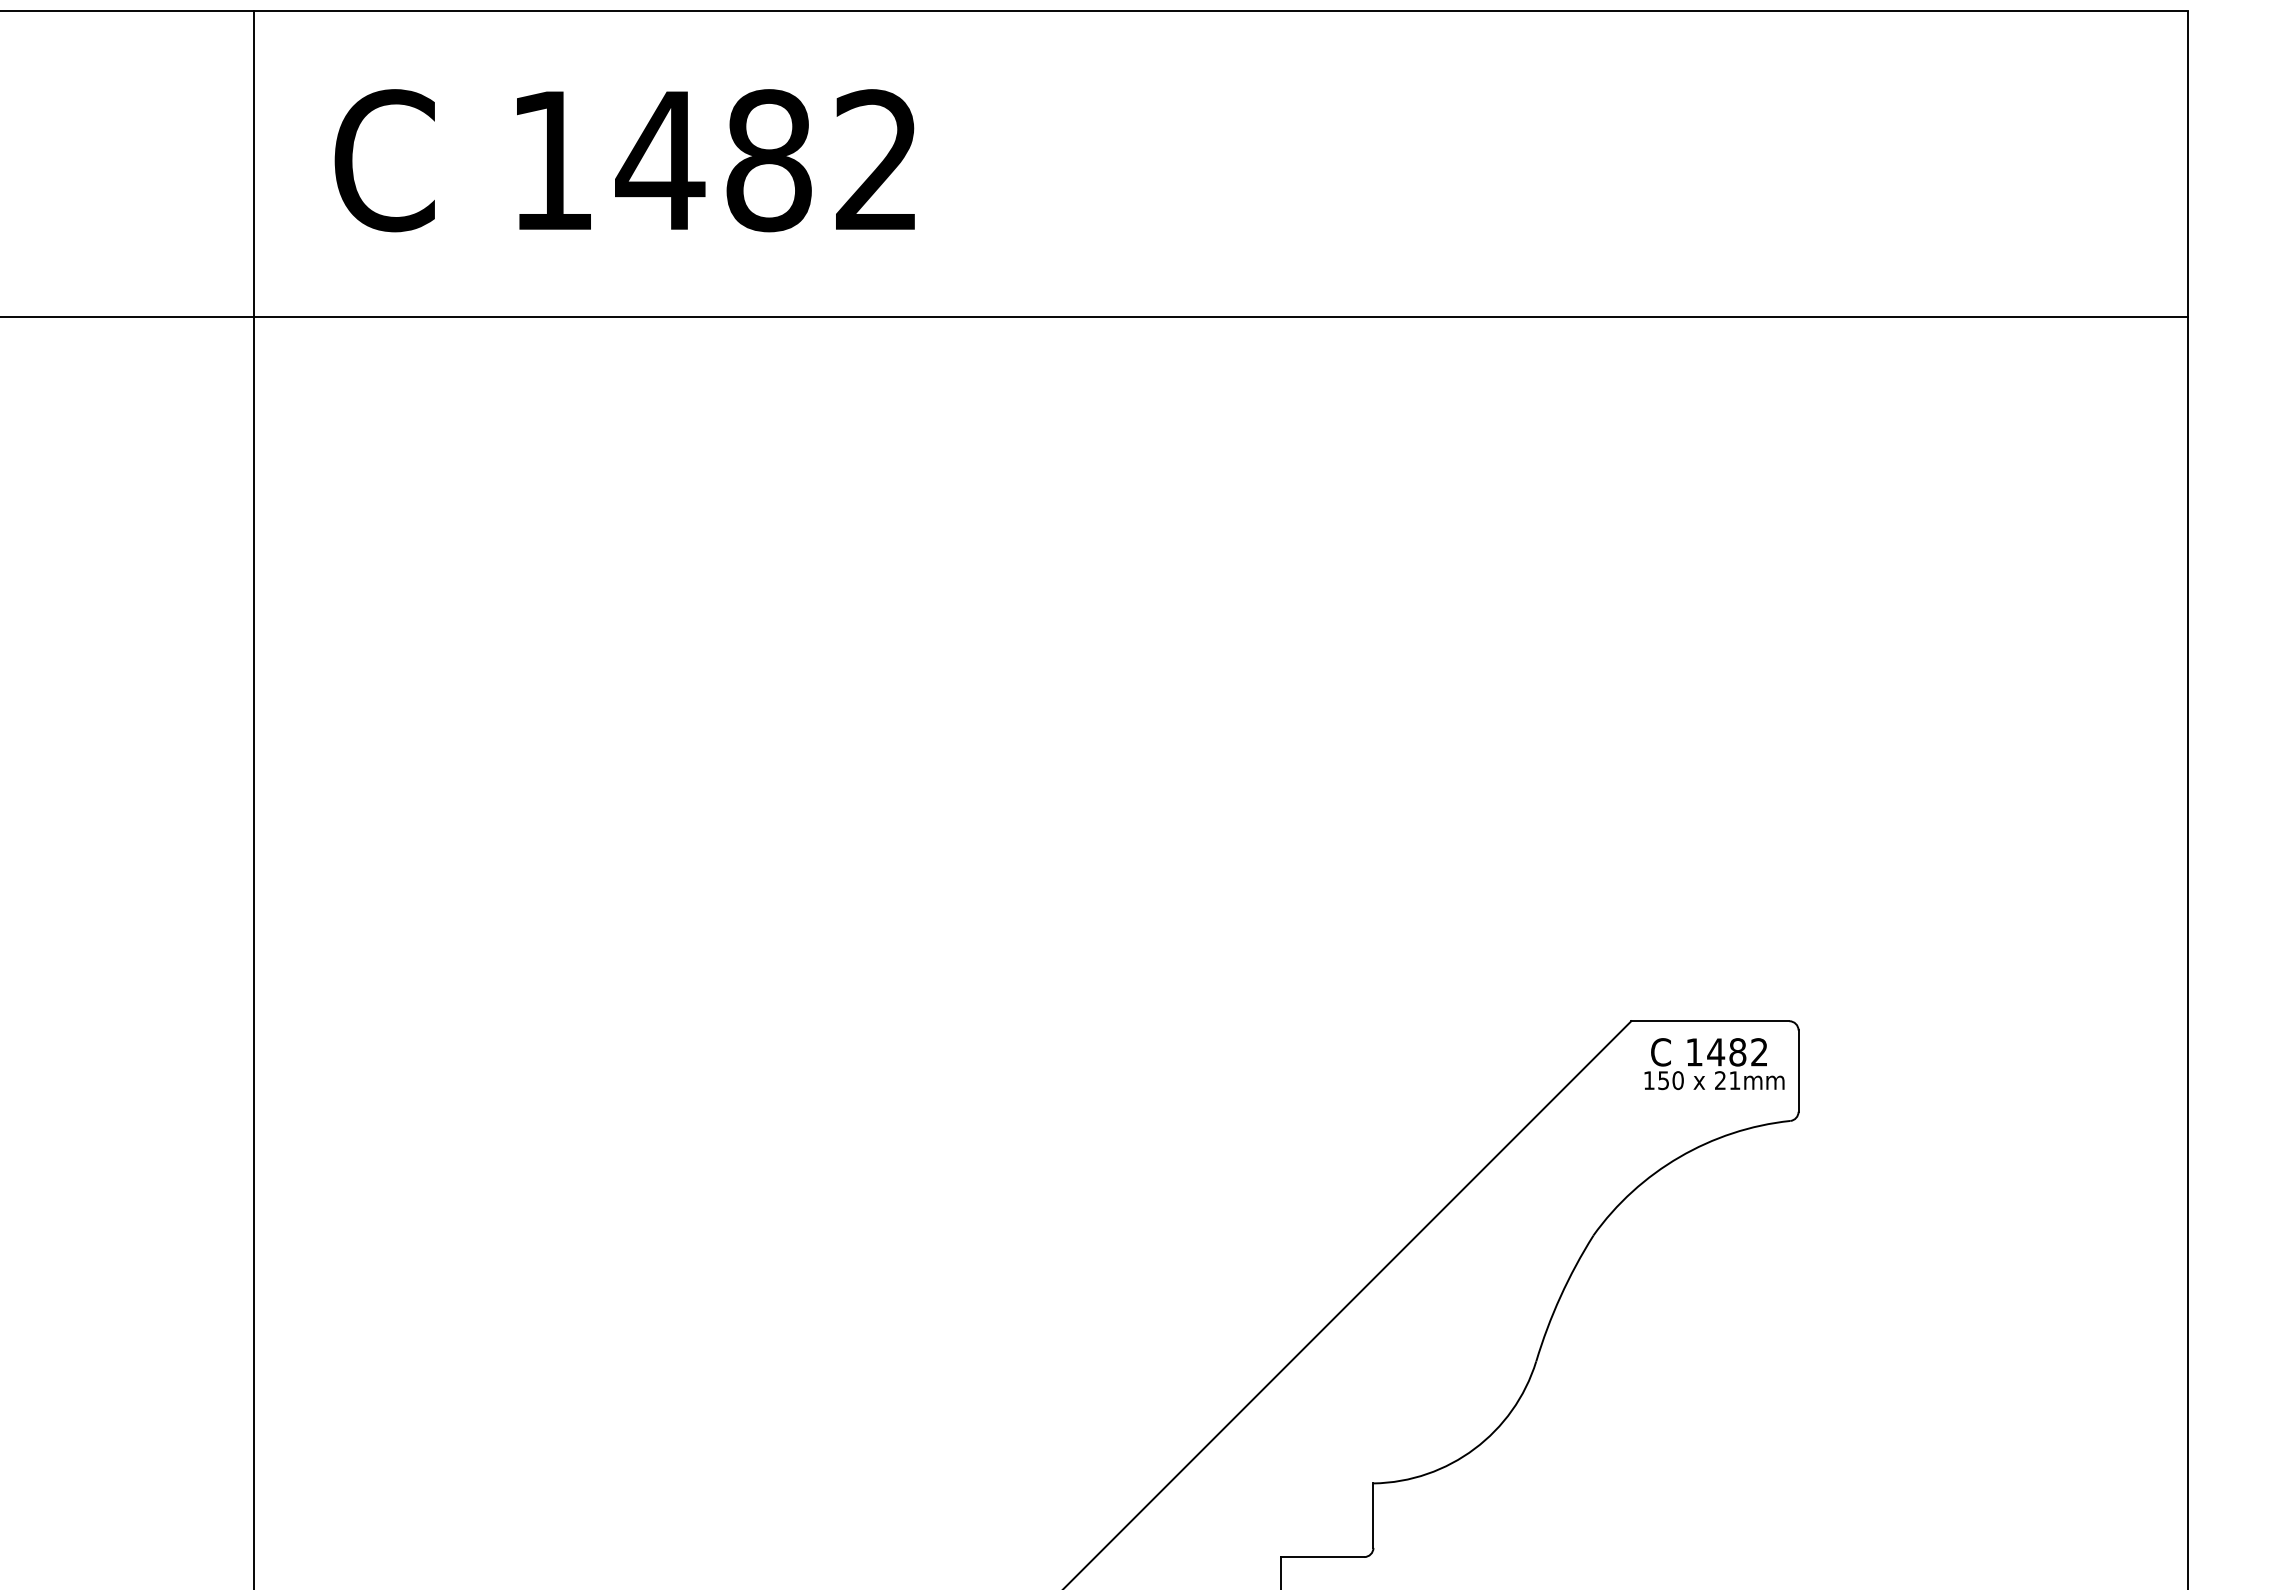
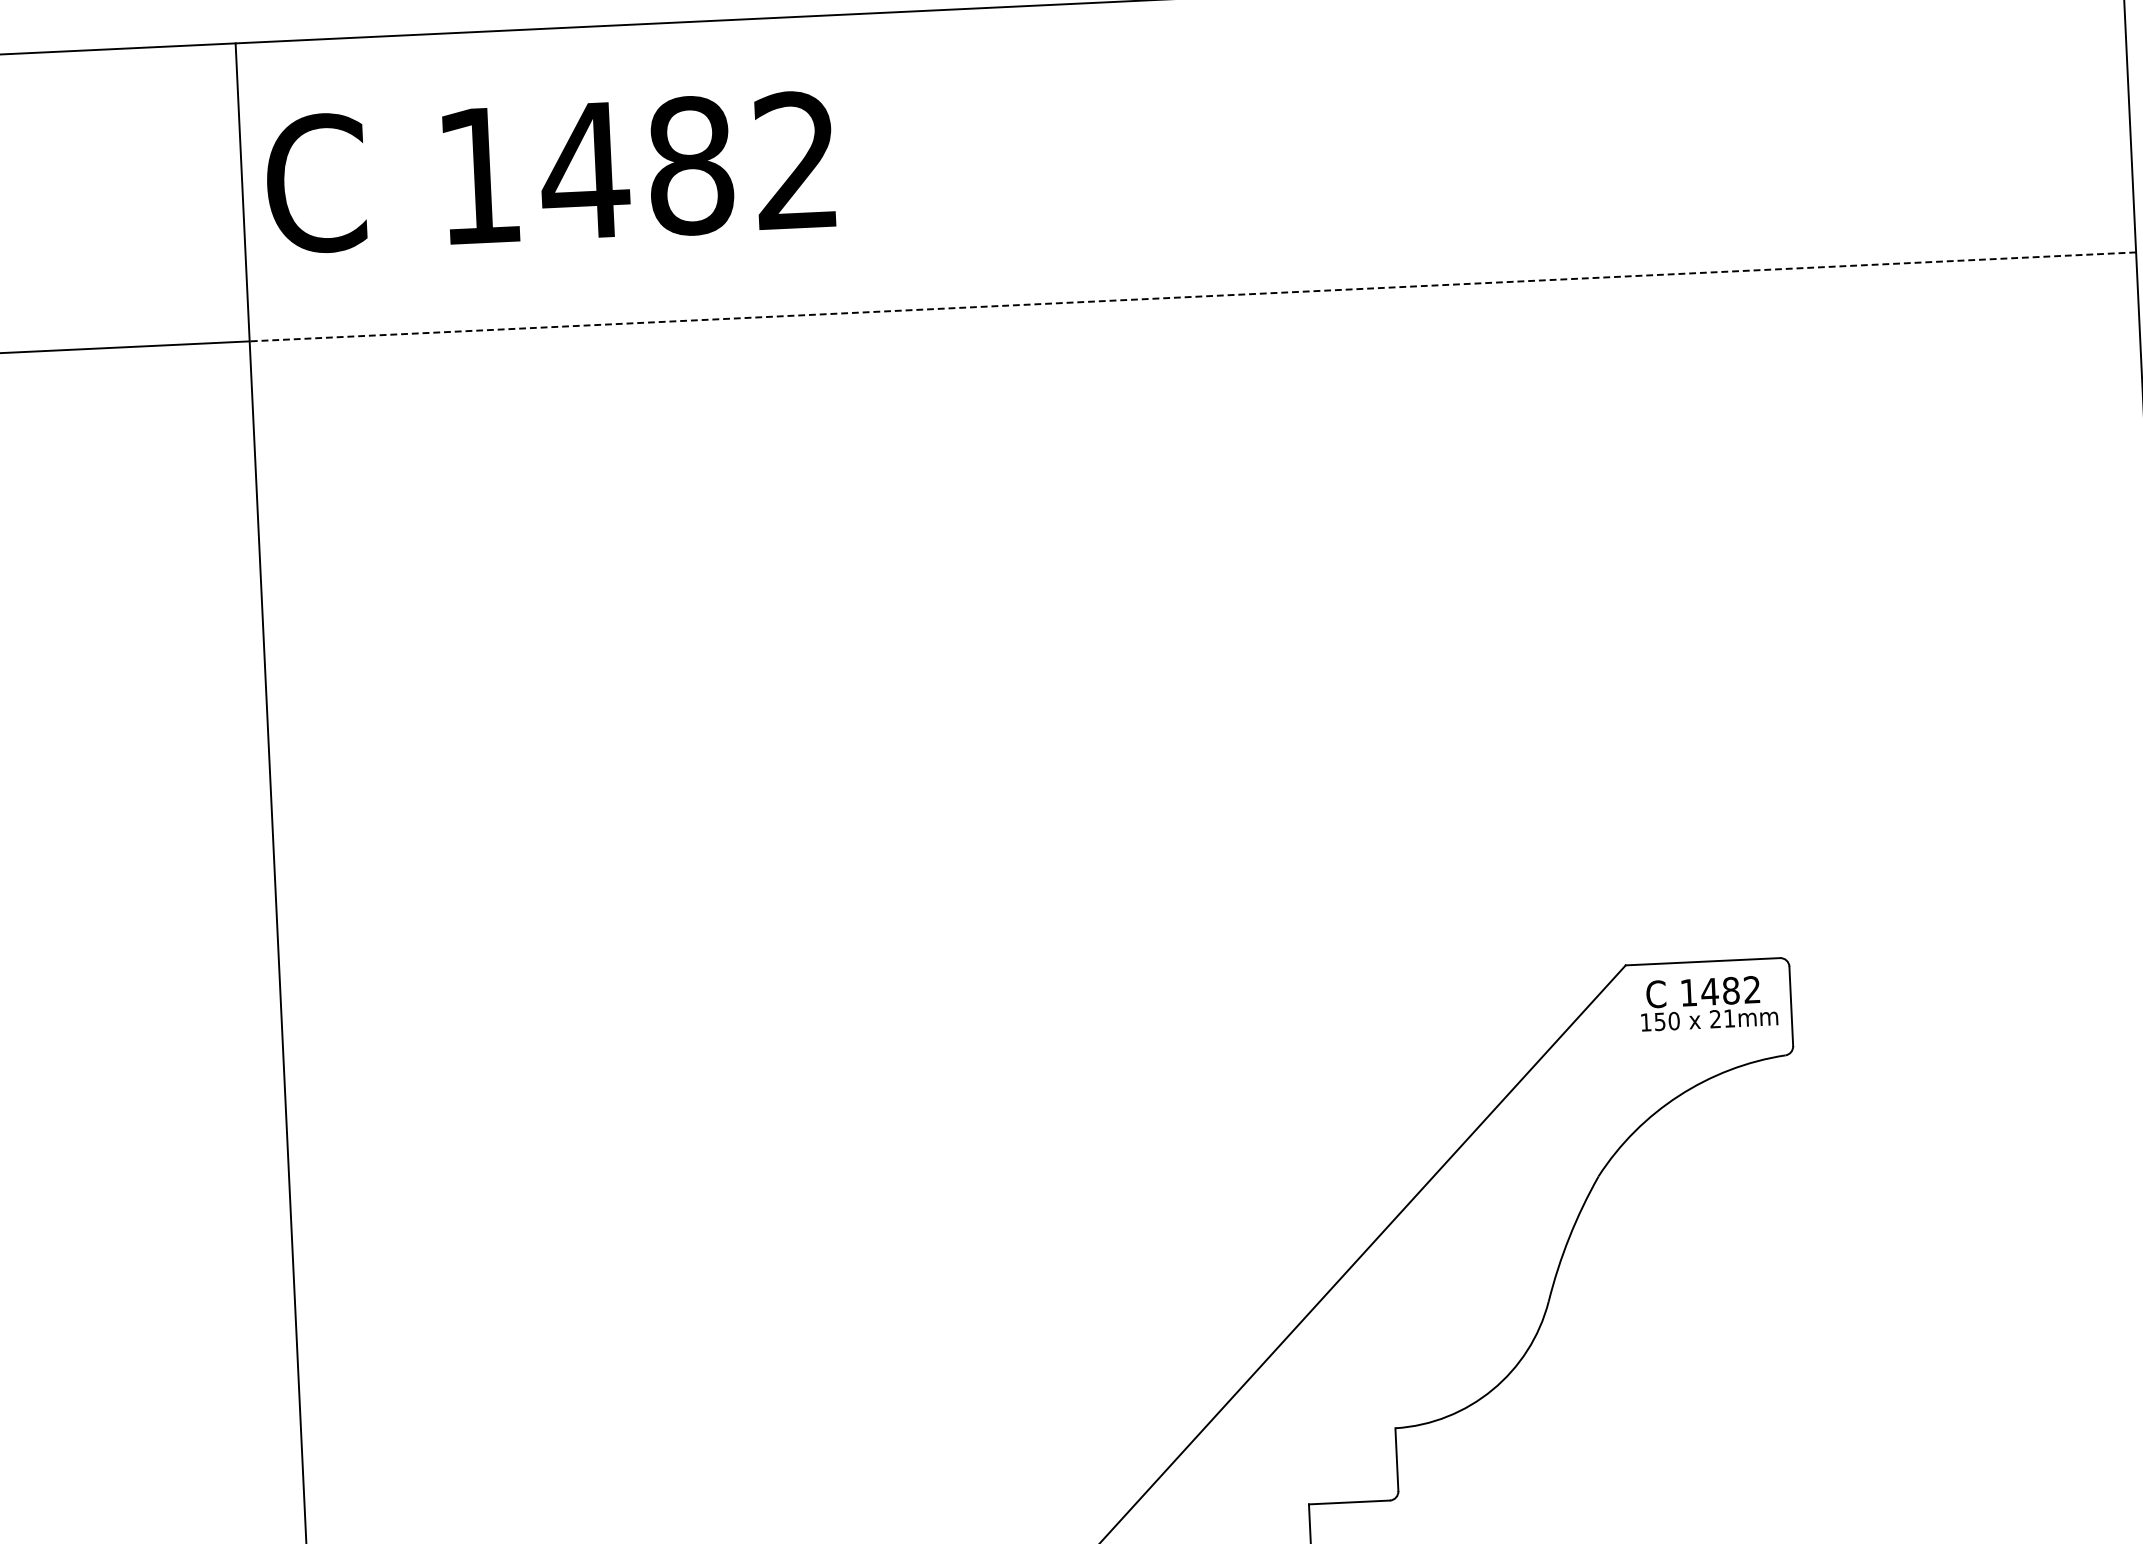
text: (624, 160) -> (549, 172), moved
line: (1220, 316) -> (1192, 296), solid -> dashed

